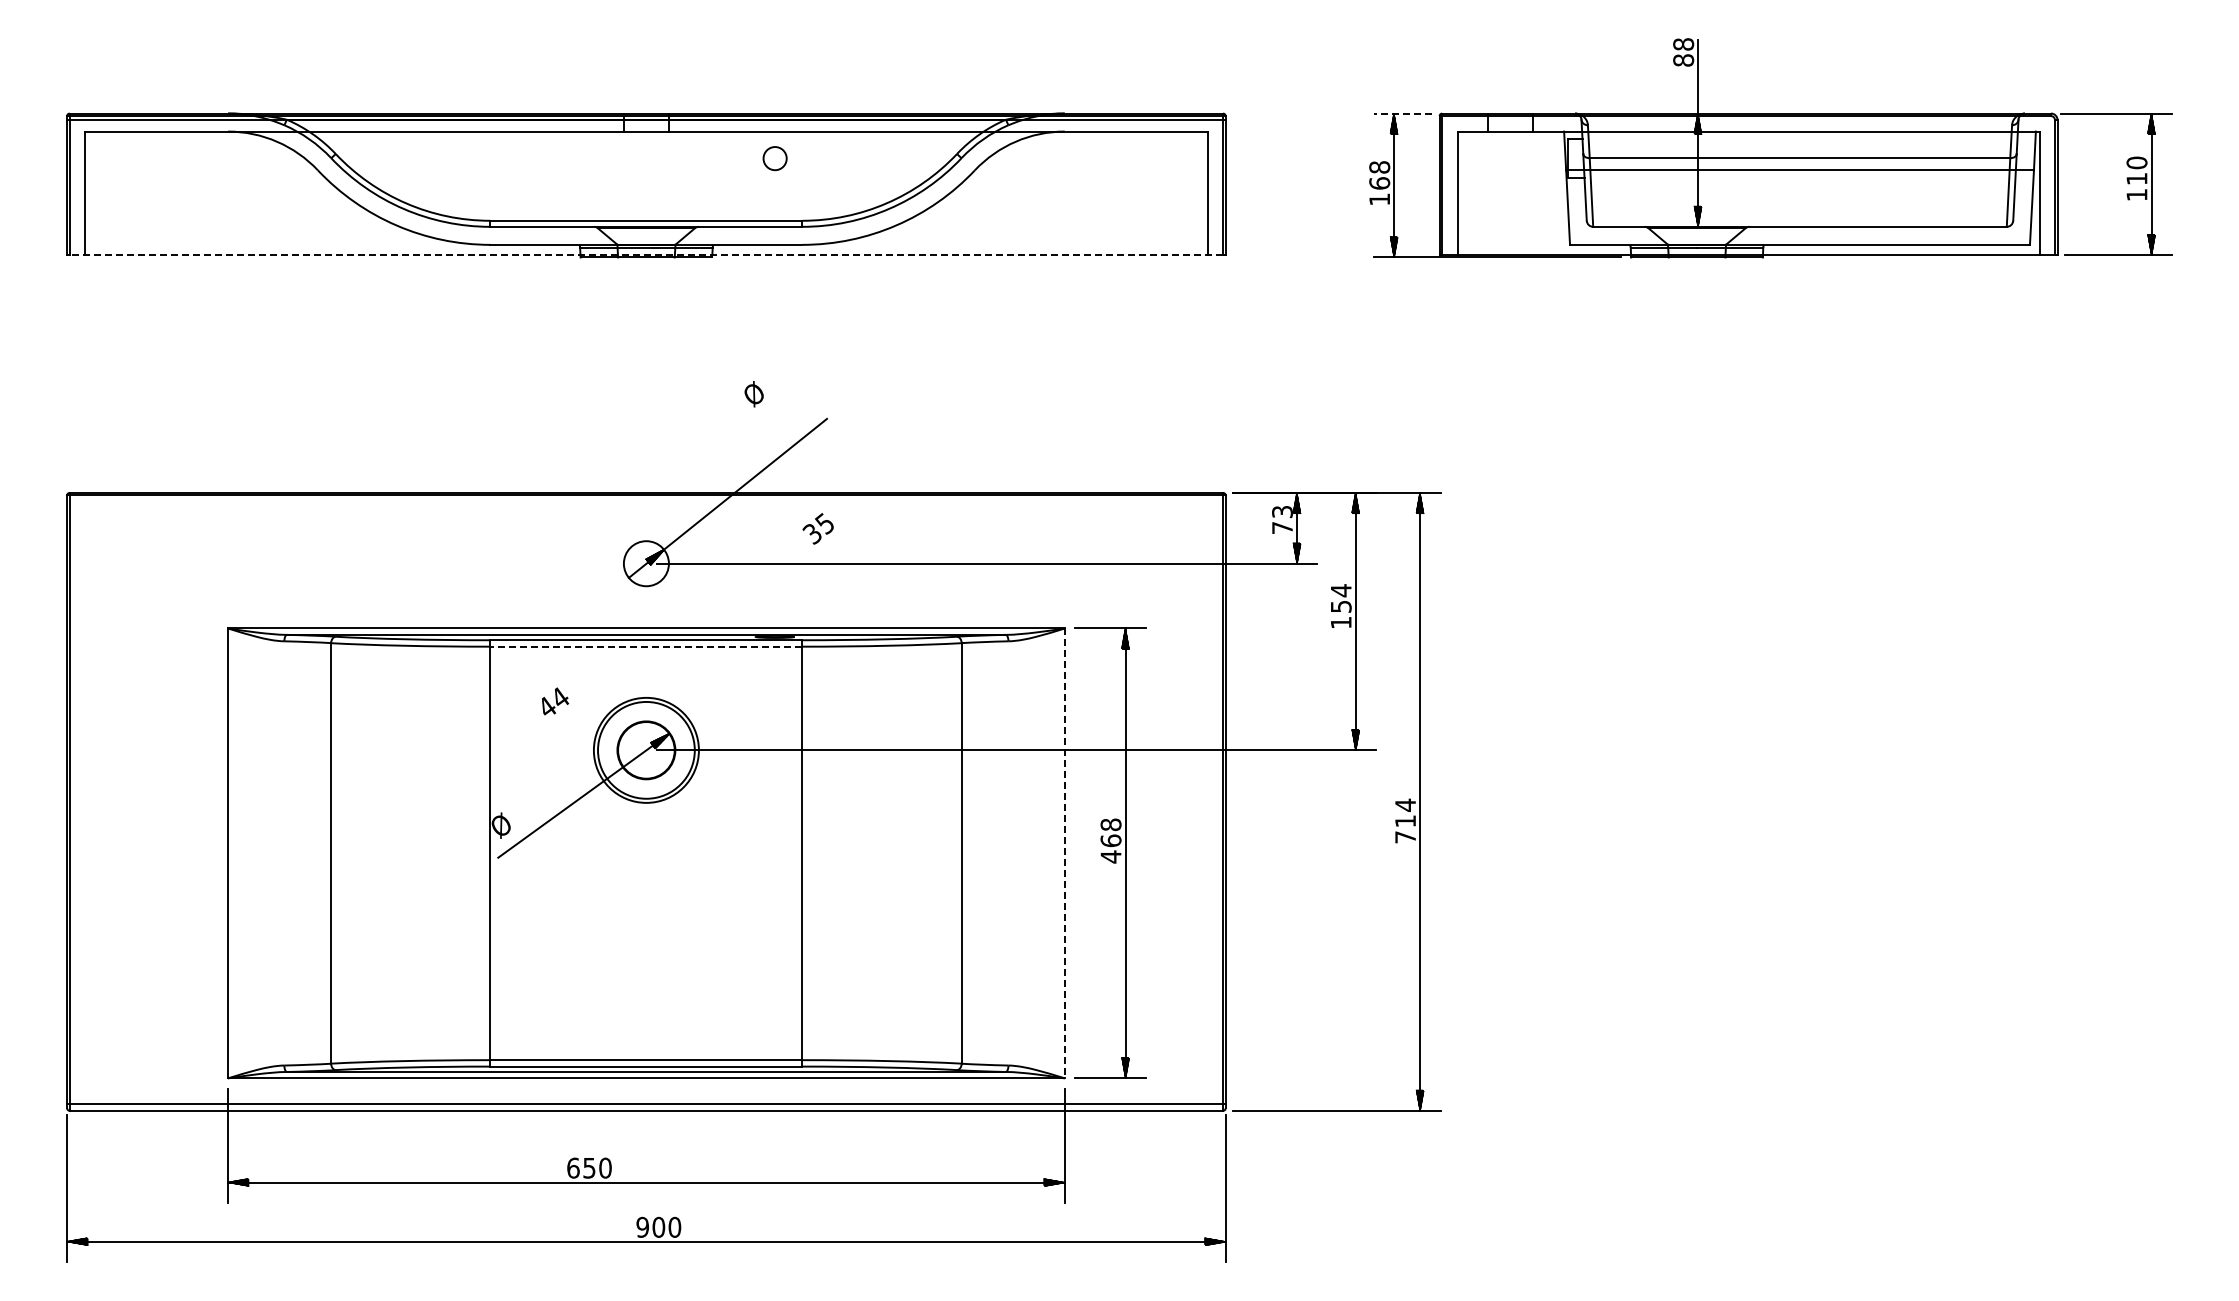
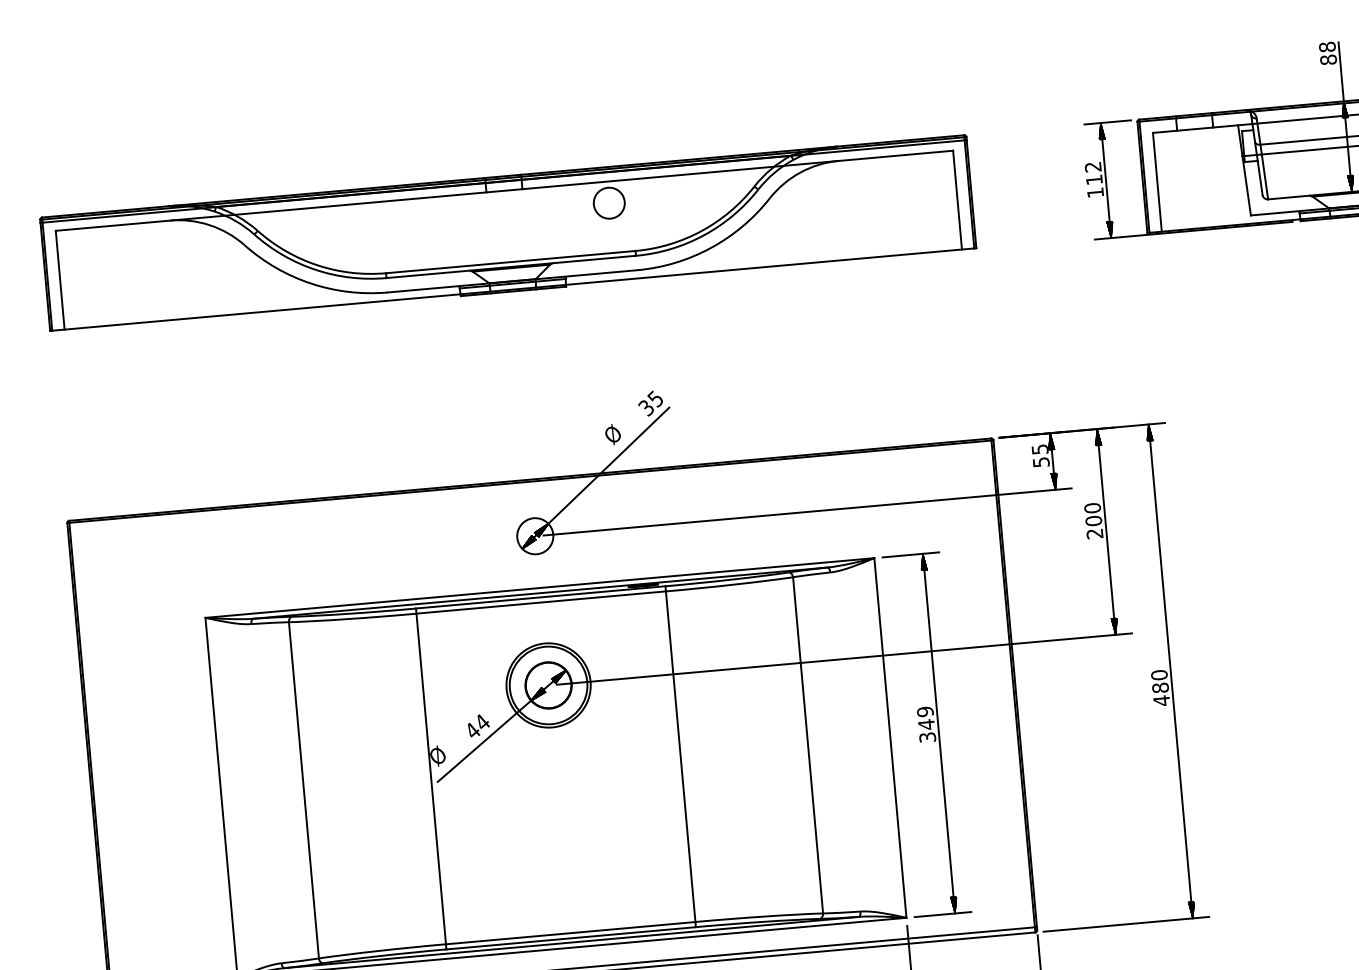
line: (1402, 113) -> (1107, 122), dashed -> solid
circle: (774, 158) -> (608, 203), size x1.67
text: (1379, 175) -> (1093, 173), 168 -> 112
line: (646, 255) -> (513, 289), dashed -> solid
text: (753, 394) -> (612, 434), moved
text: (1282, 520) -> (1040, 456), 73 -> 55
text: (817, 528) -> (650, 403), moved
hatch: (638, 569) -> (529, 541), added
text: (1340, 606) -> (1093, 520), 154 -> 200
line: (645, 646) -> (540, 602), dashed -> solid
text: (555, 701) -> (478, 725), moved
hatch: (632, 759) -> (538, 693), added
text: (1405, 821) -> (1160, 688), 714 -> 480
text: (1110, 840) -> (926, 724), 468 -> 349
line: (1064, 853) -> (890, 738), dashed -> solid

